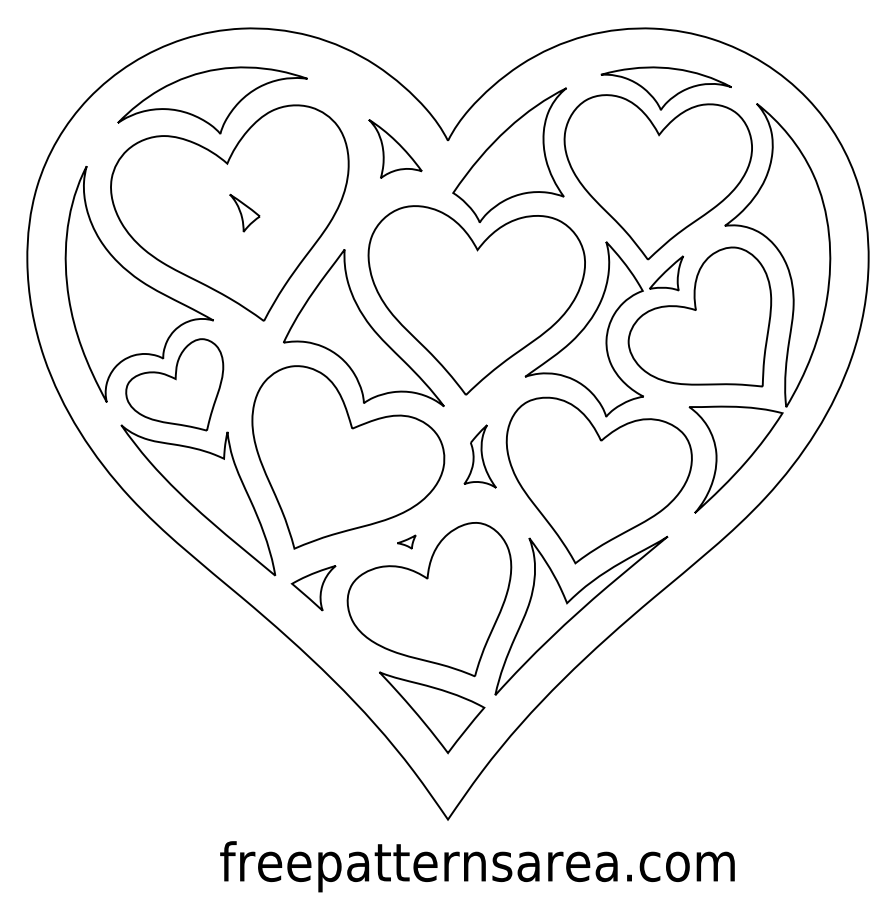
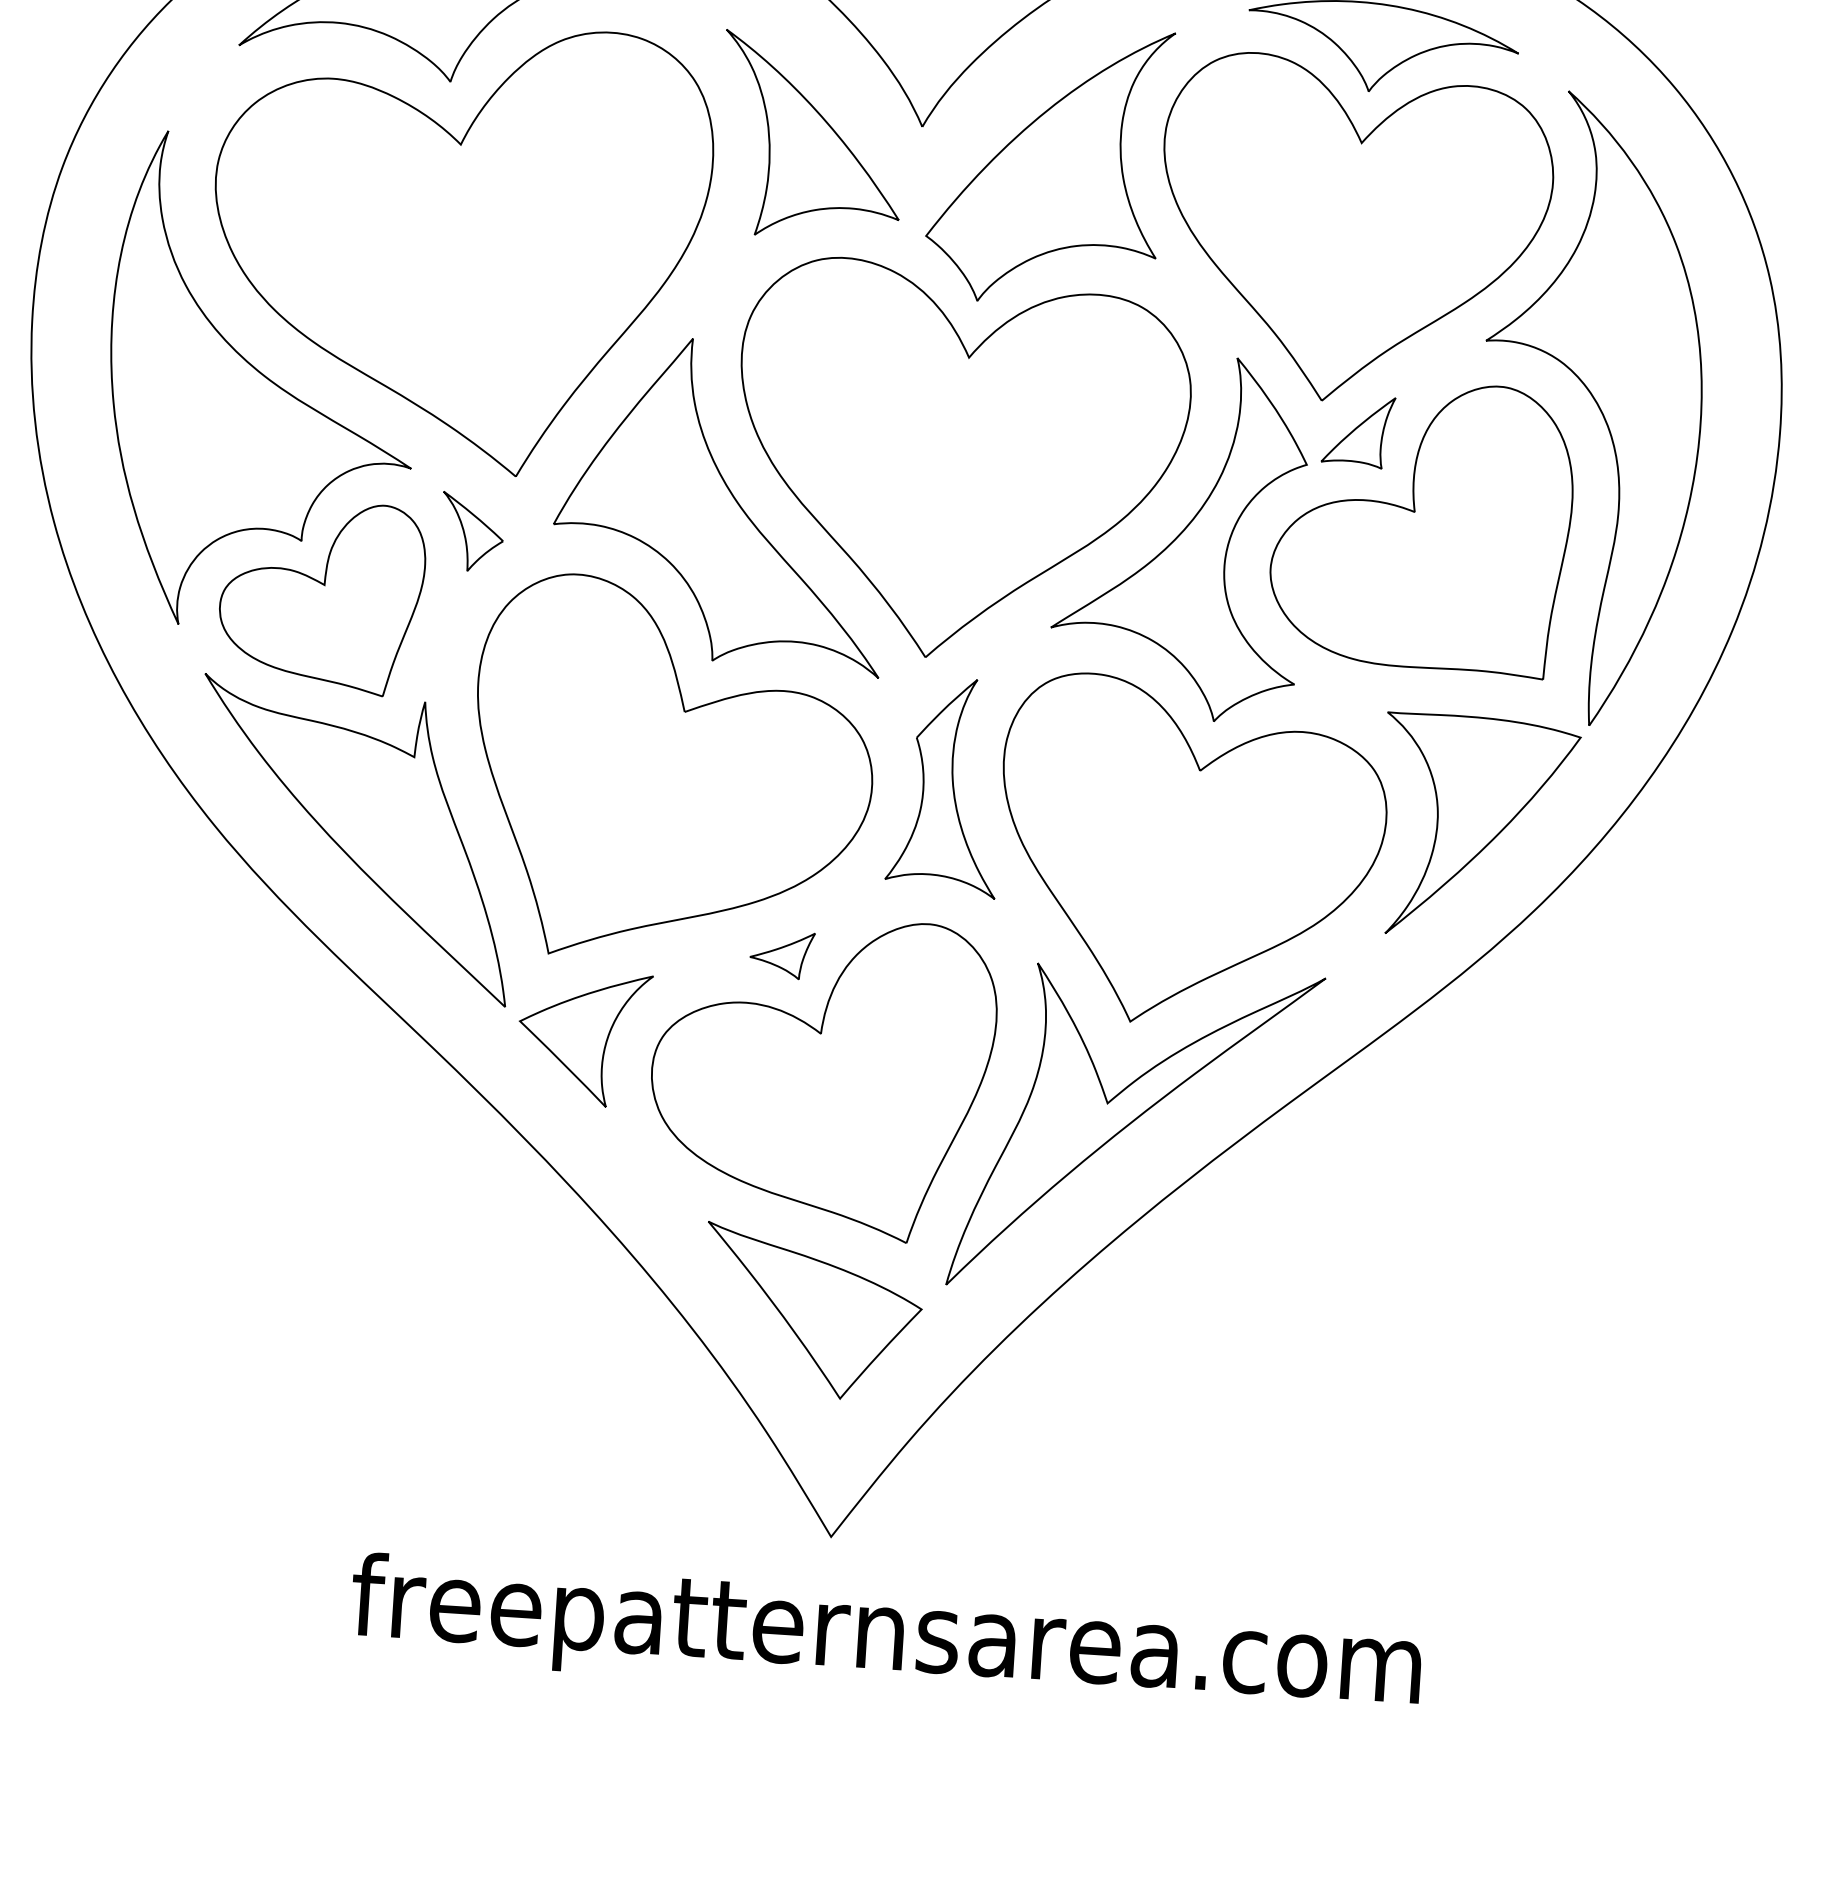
part: (395, 148) -> (812, 135), size x1.67
part: (244, 212) -> (471, 530), moved
part: (480, 456) -> (947, 786), size x1.67
part: (406, 541) -> (782, 953), size x1.67
part: (313, 587) -> (582, 1036), size x1.43

